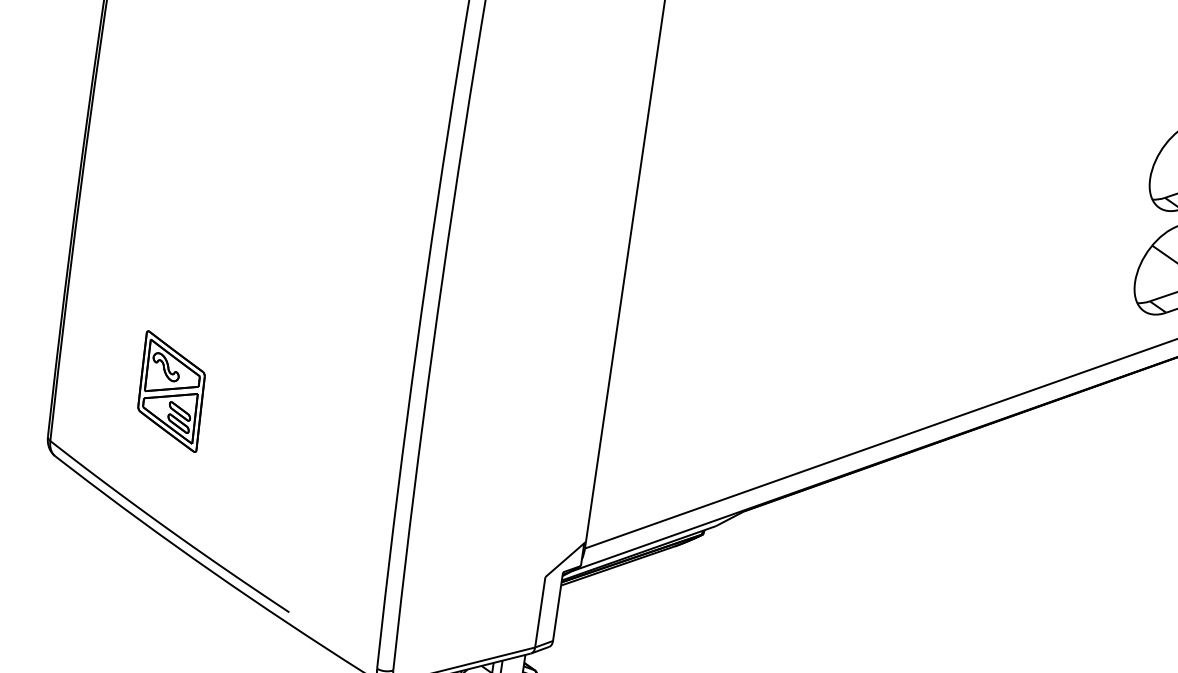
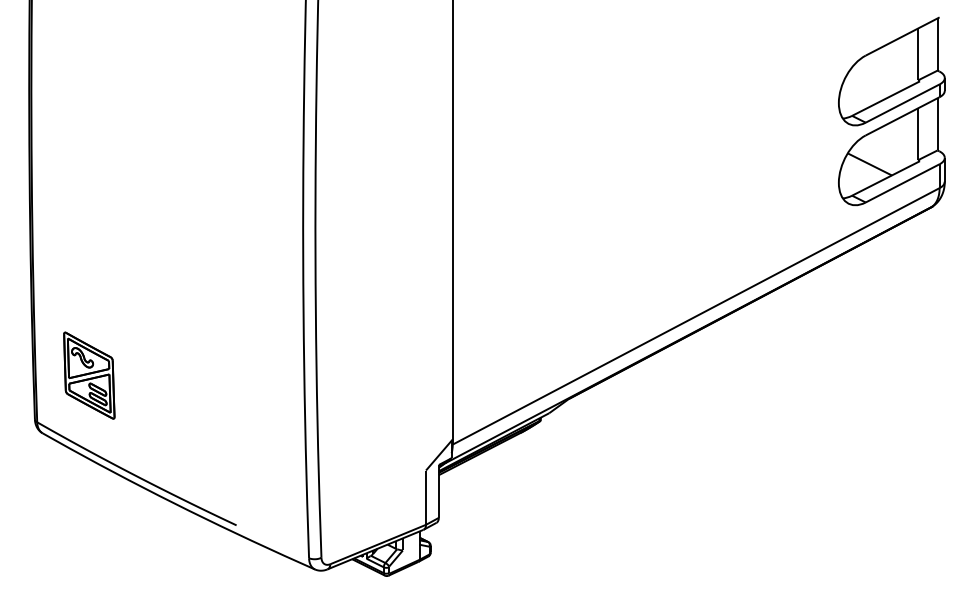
part: (171, 391) -> (89, 375), moved

